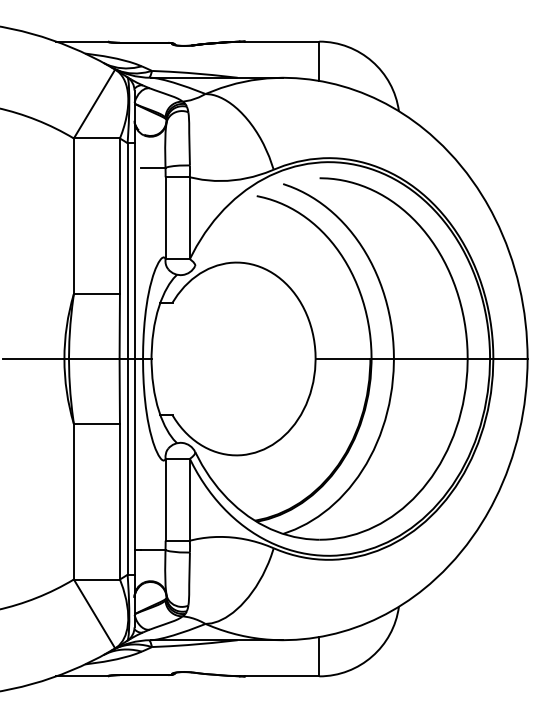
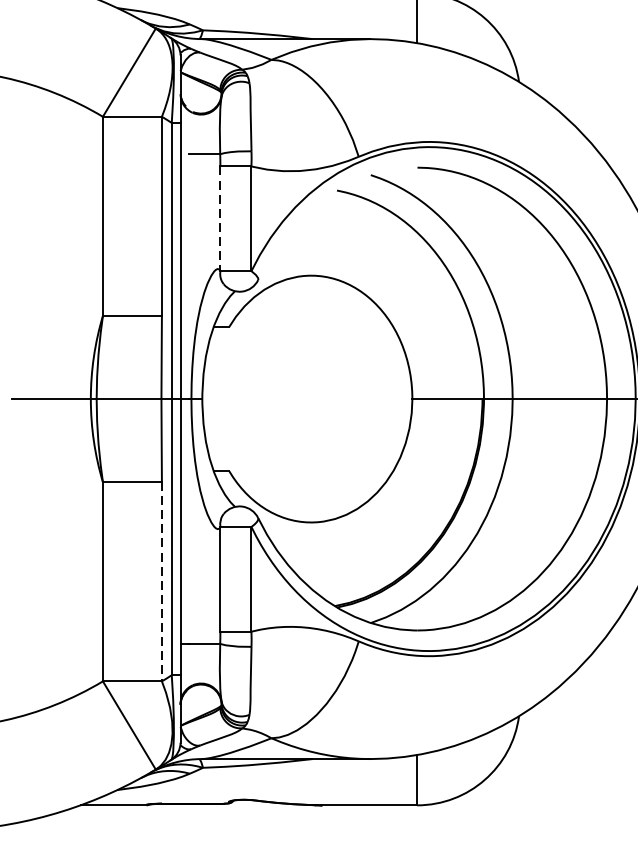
line: (165, 218) -> (220, 219), solid -> dashed
line: (119, 501) -> (161, 581), solid -> dashed

